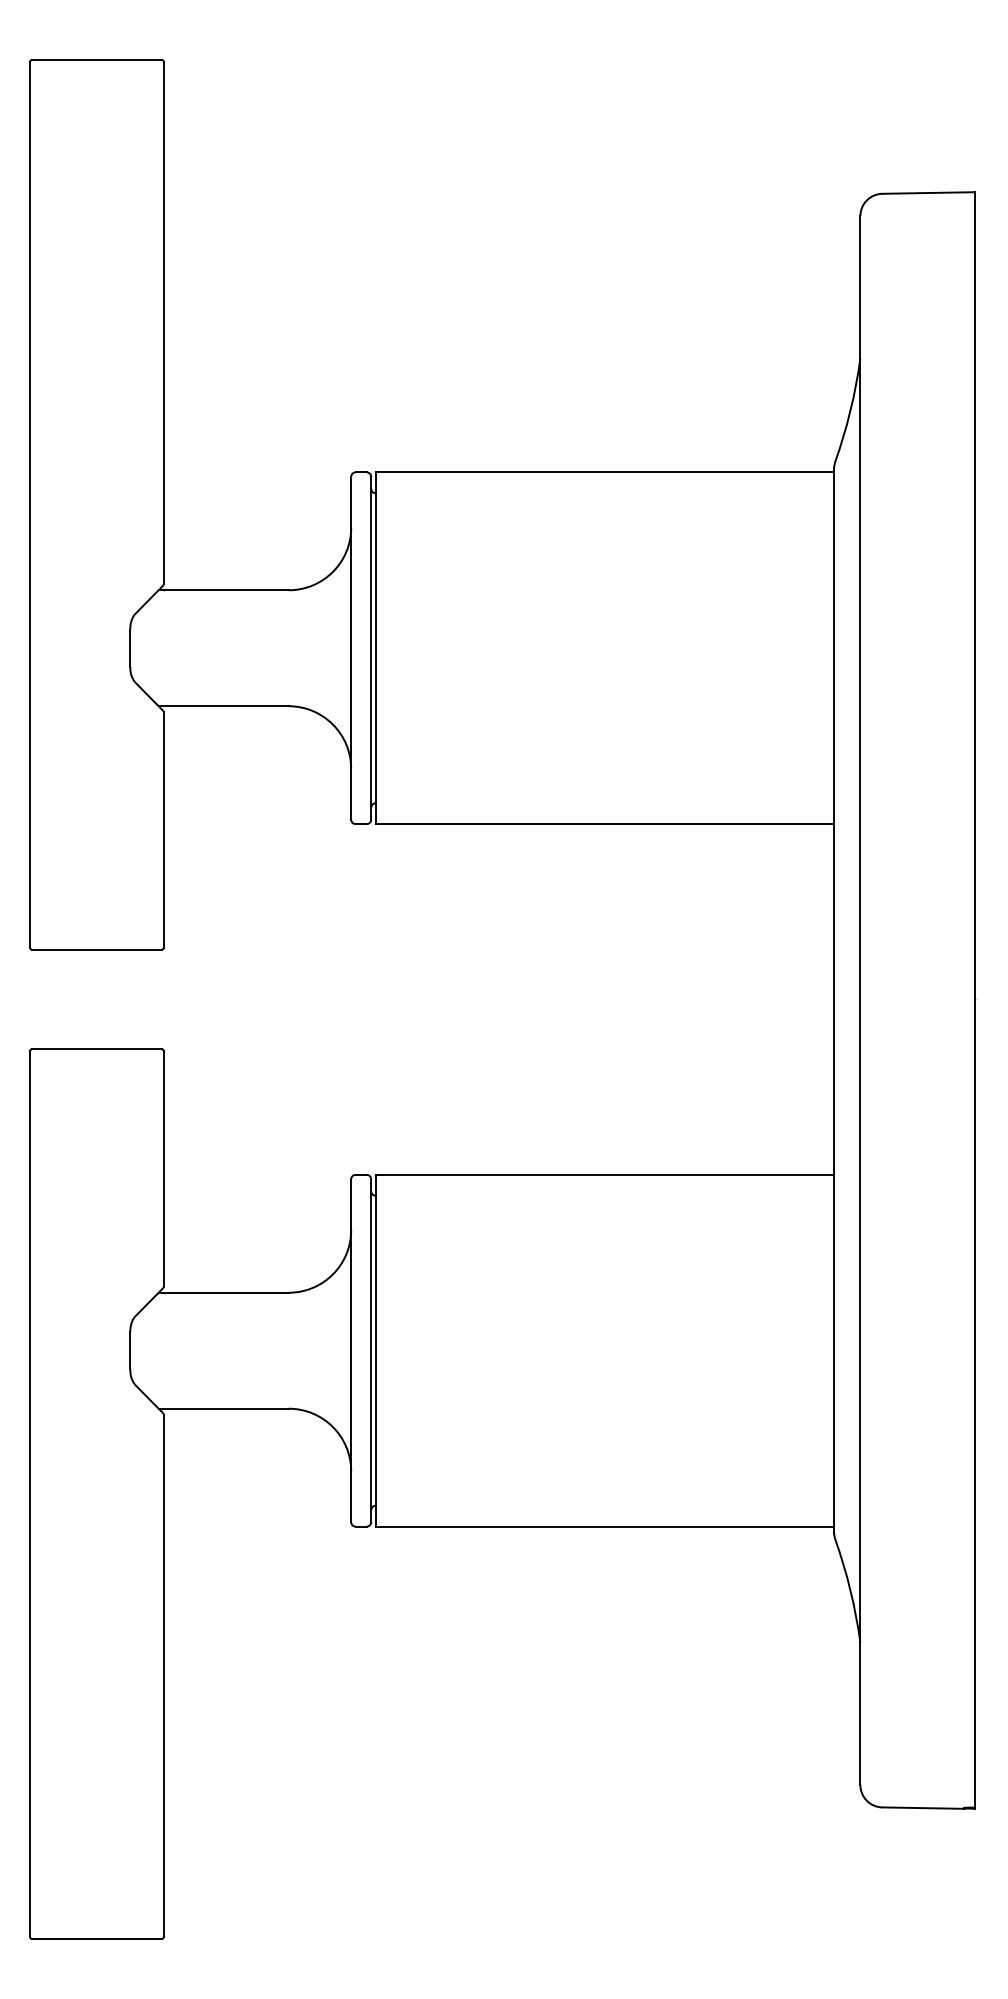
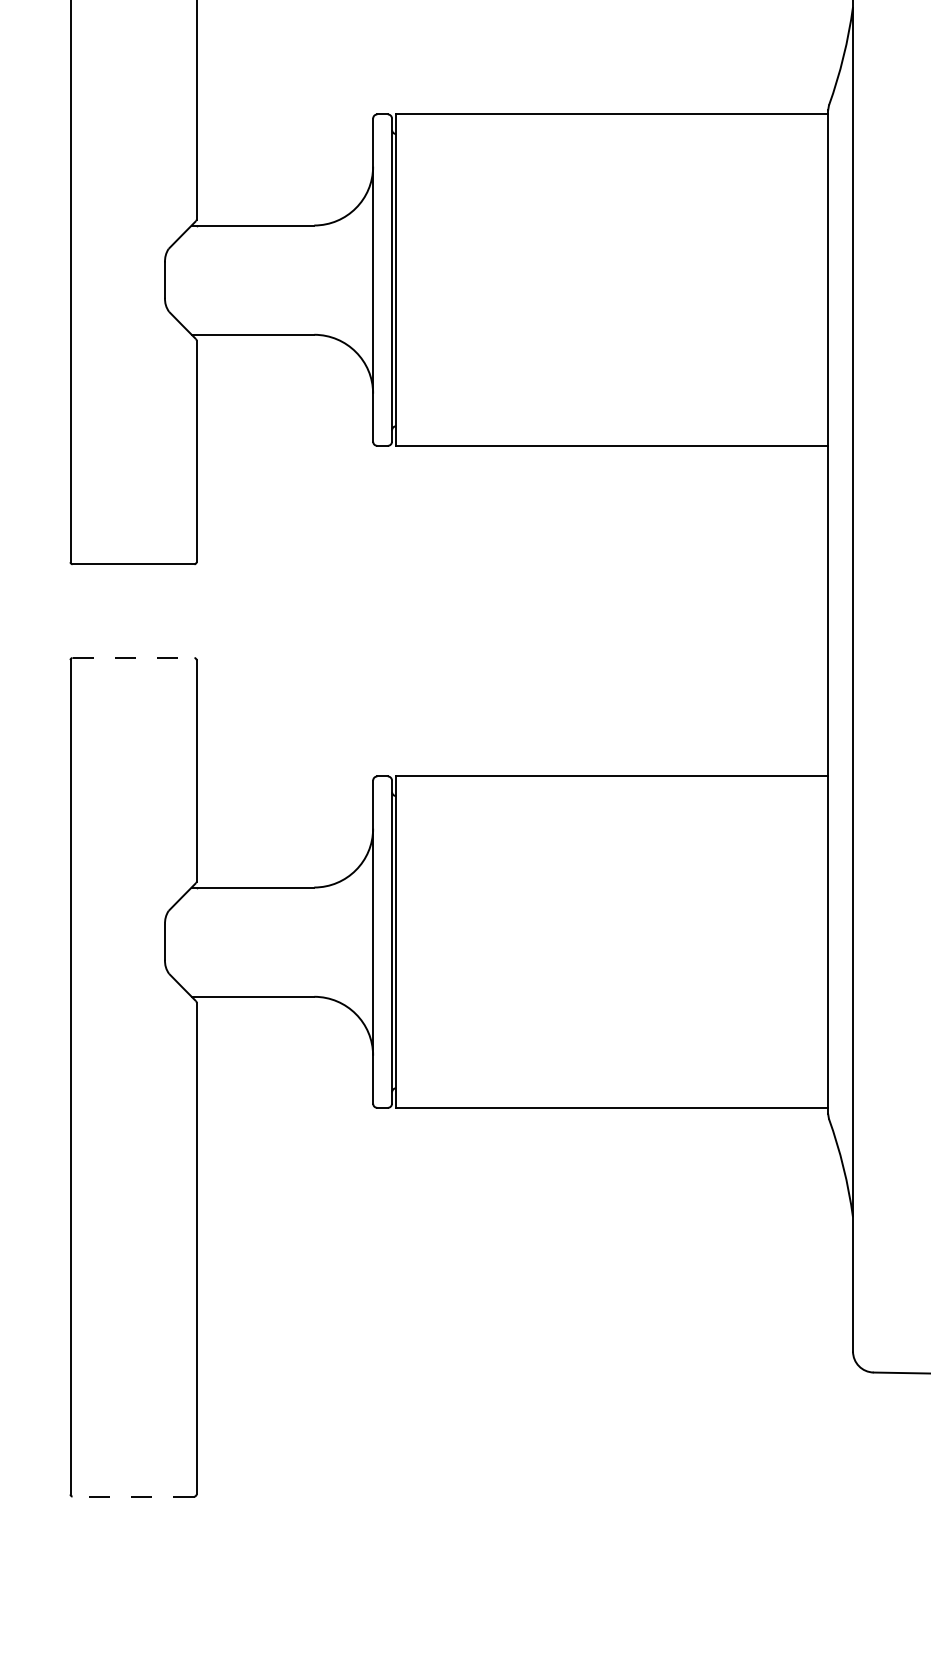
line: (96, 1049) -> (133, 658), solid -> dashed
line: (96, 1939) -> (133, 1497), solid -> dashed

